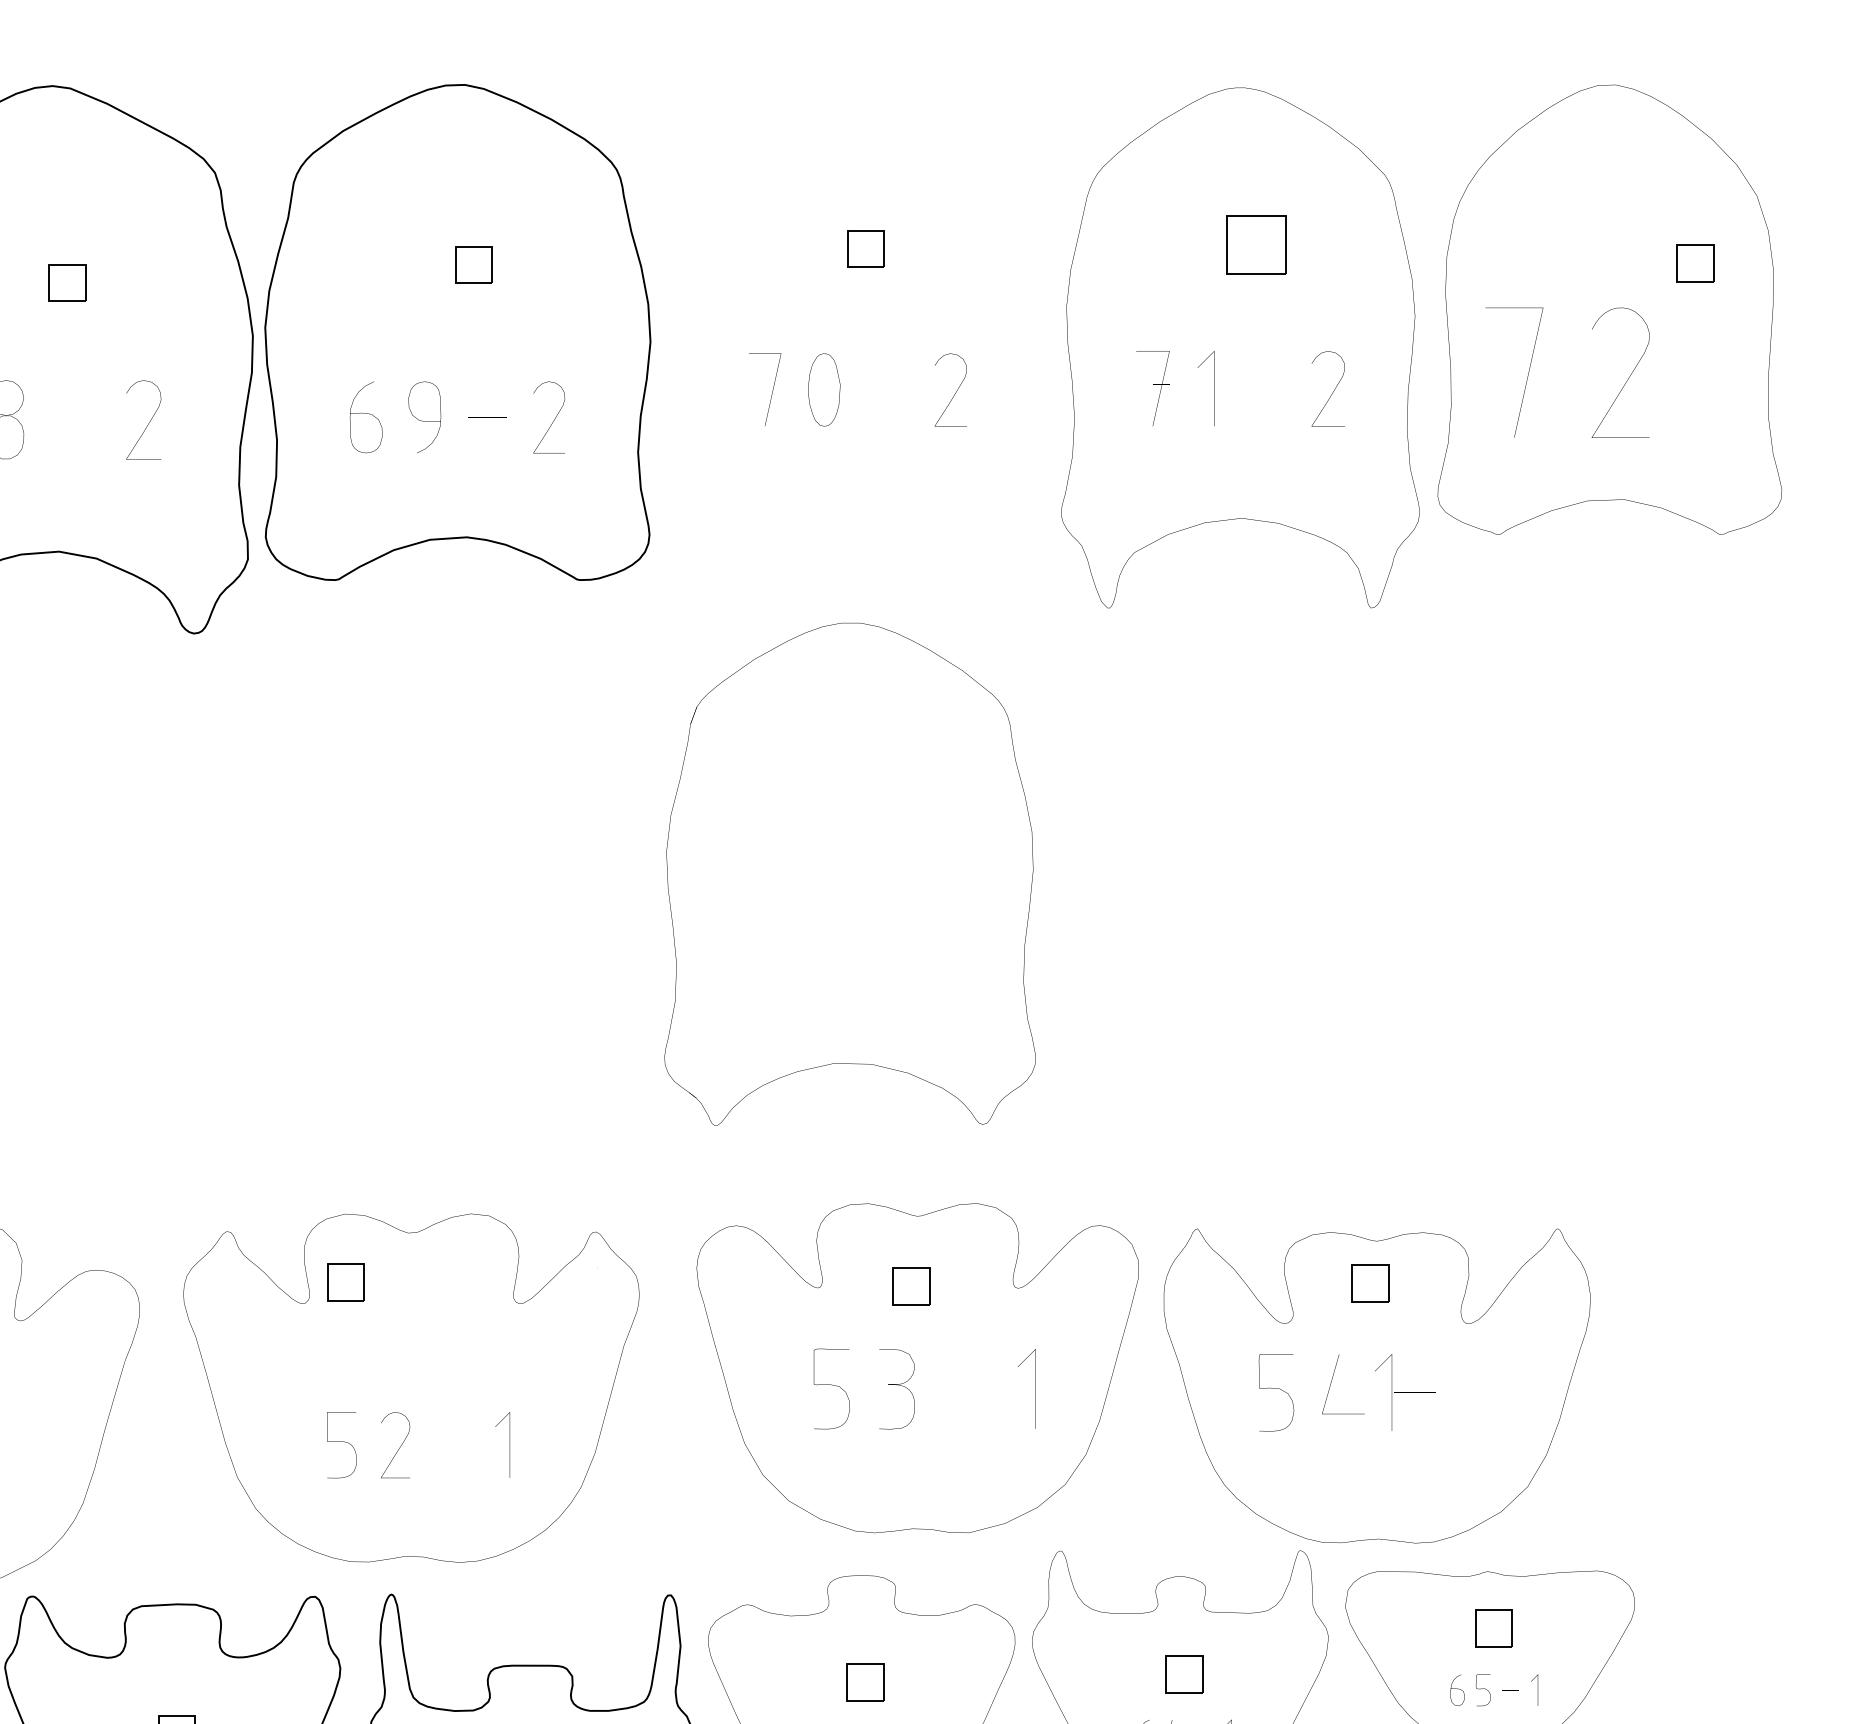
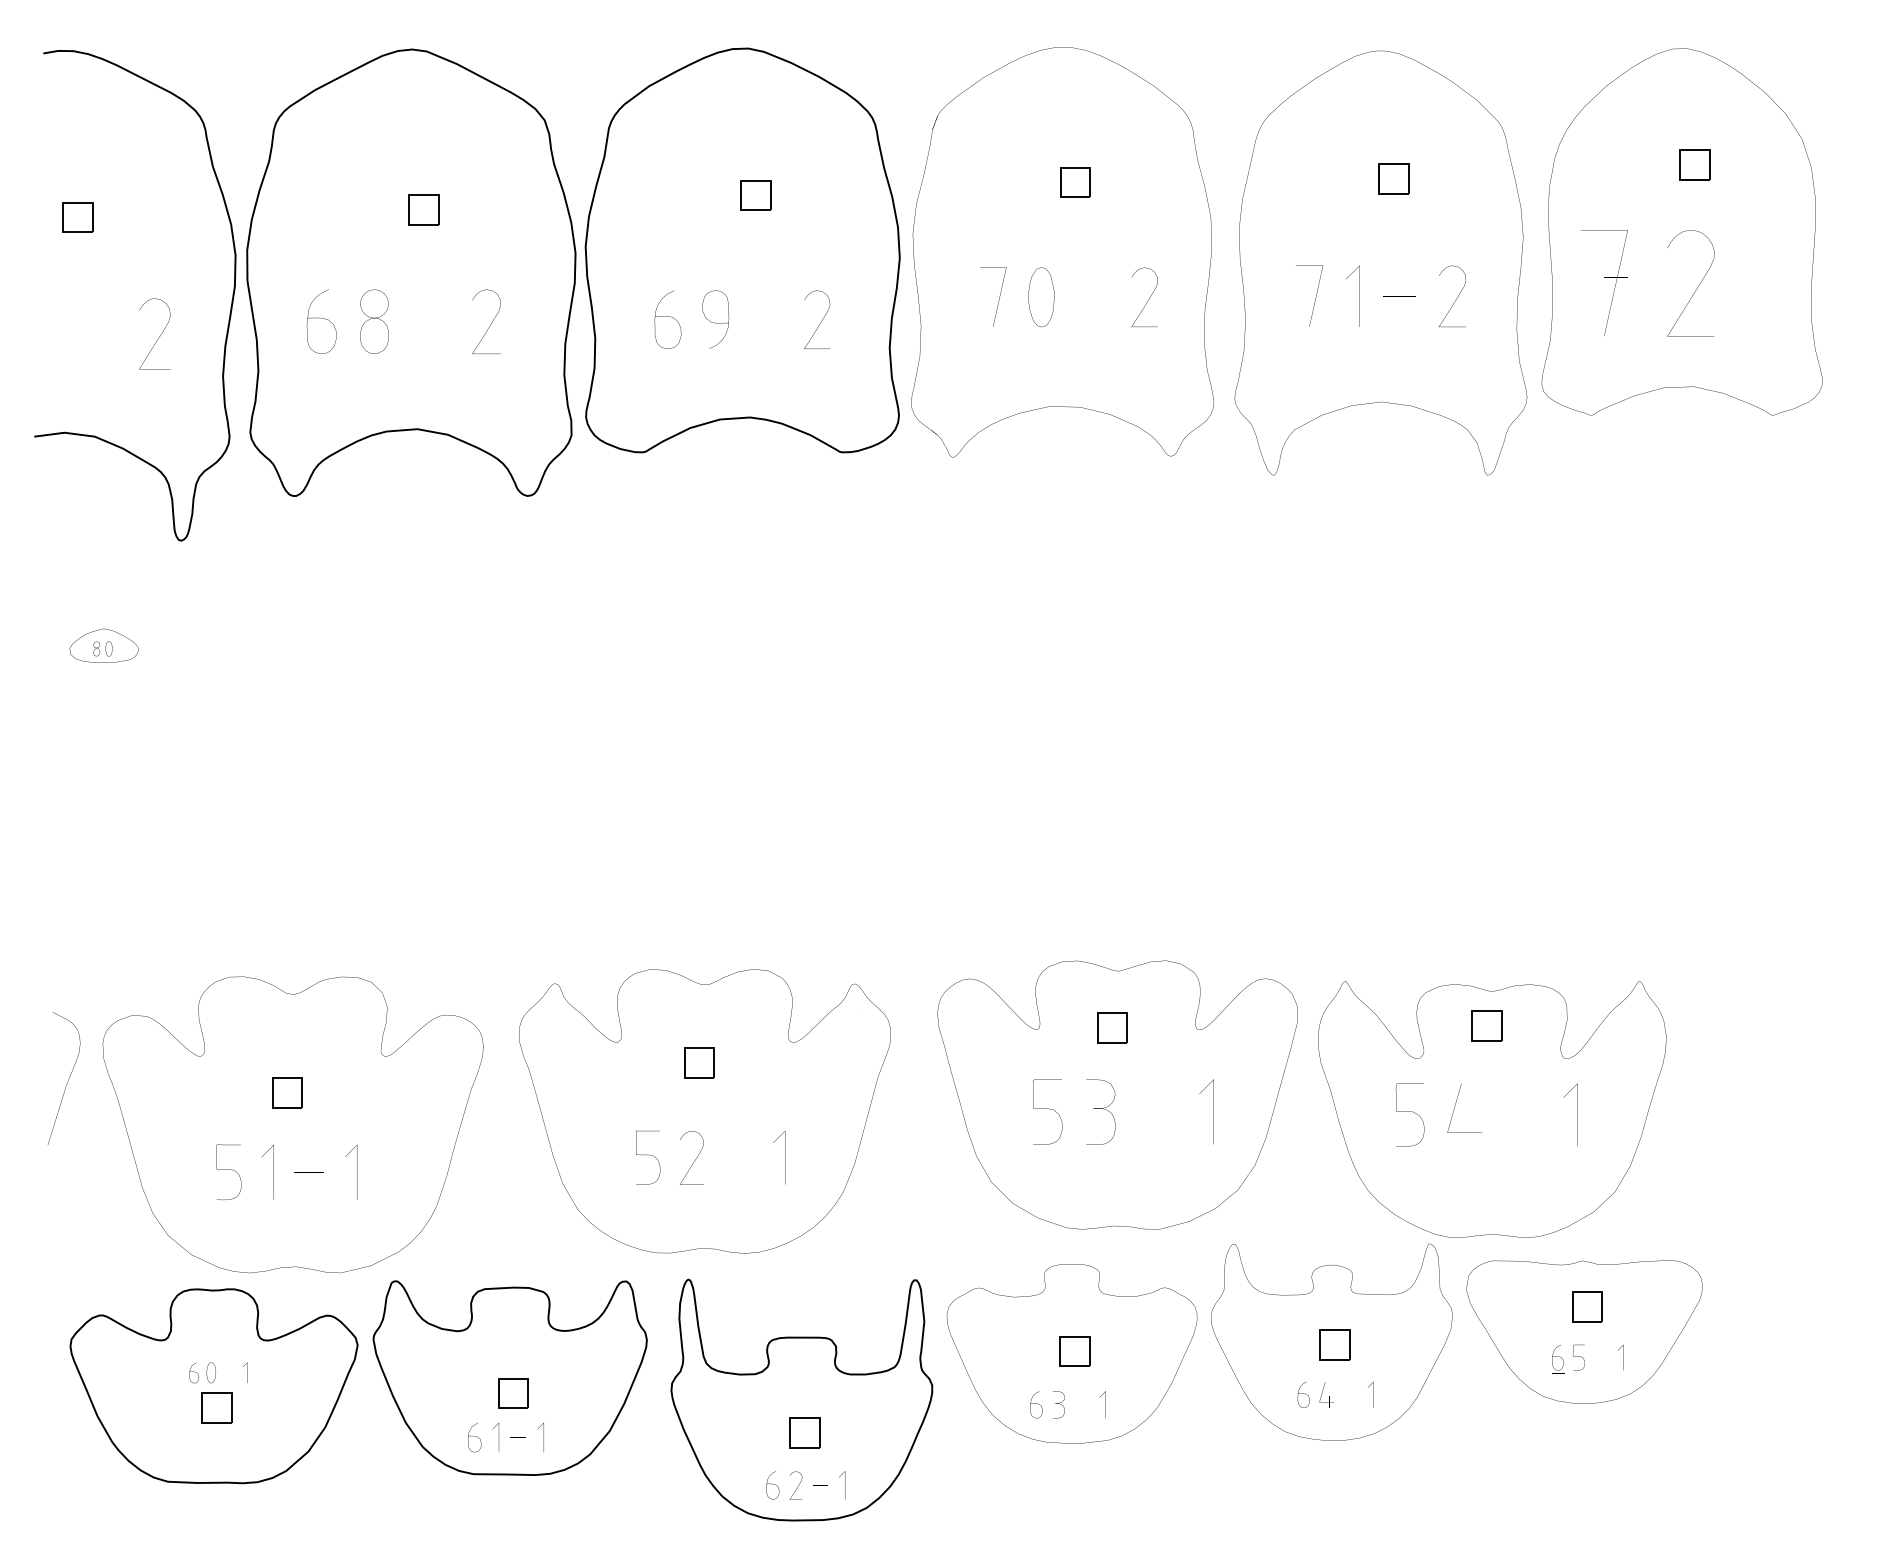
part: (1255, 244) -> (1393, 178), size x0.62
part: (1694, 262) -> (1694, 164), moved
part: (850, 874) -> (1062, 252), moved
part: (346, 1281) -> (699, 1062), moved
line: (1392, 1392) -> (1577, 1114), moved

